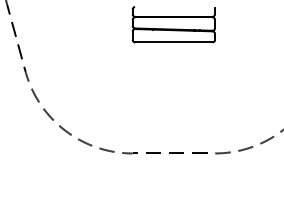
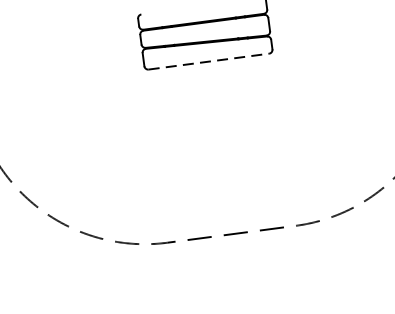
line: (173, 42) -> (208, 61), solid -> dashed

